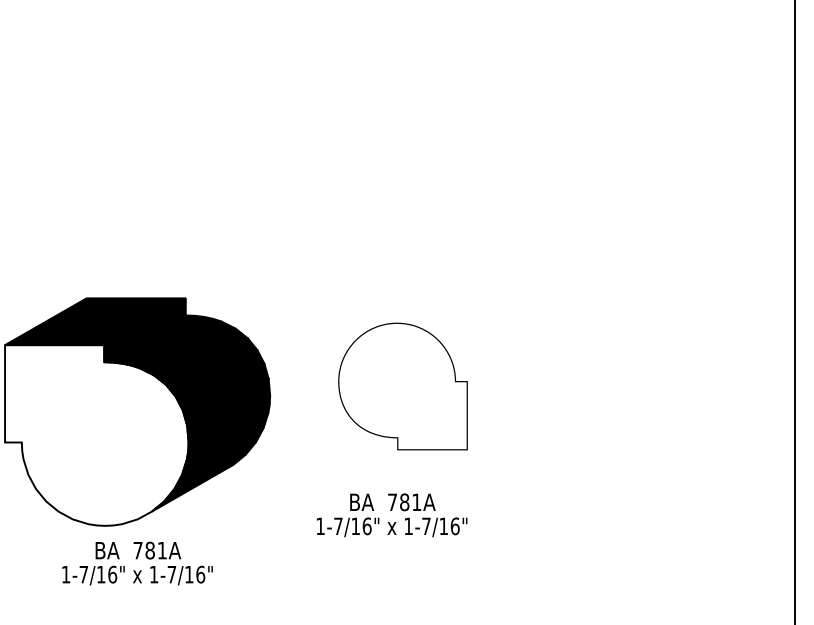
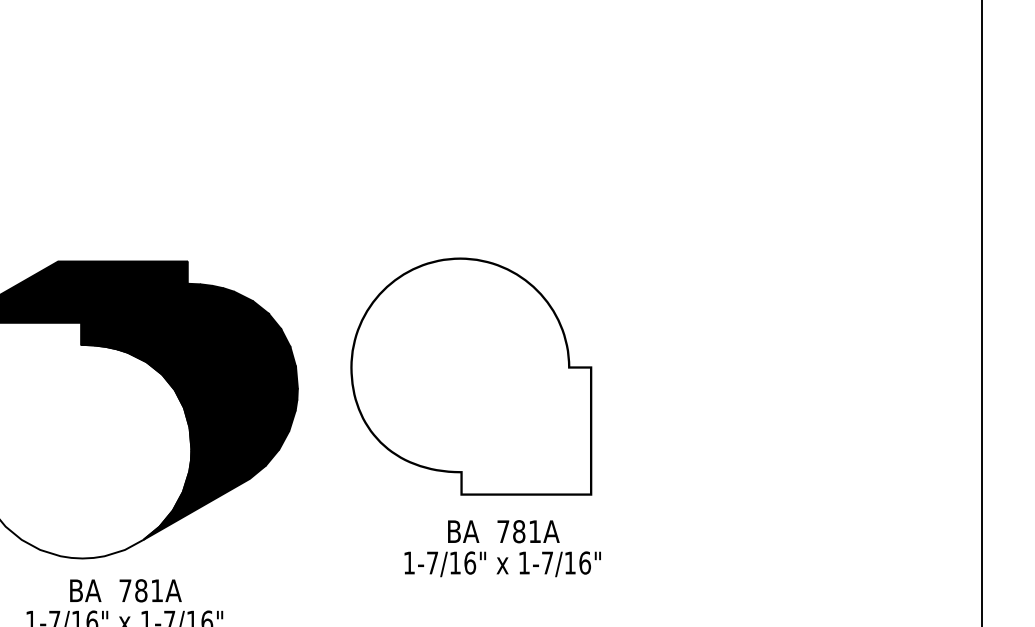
part: (402, 386) -> (470, 376), size x1.43
text: (392, 515) -> (503, 548), moved

